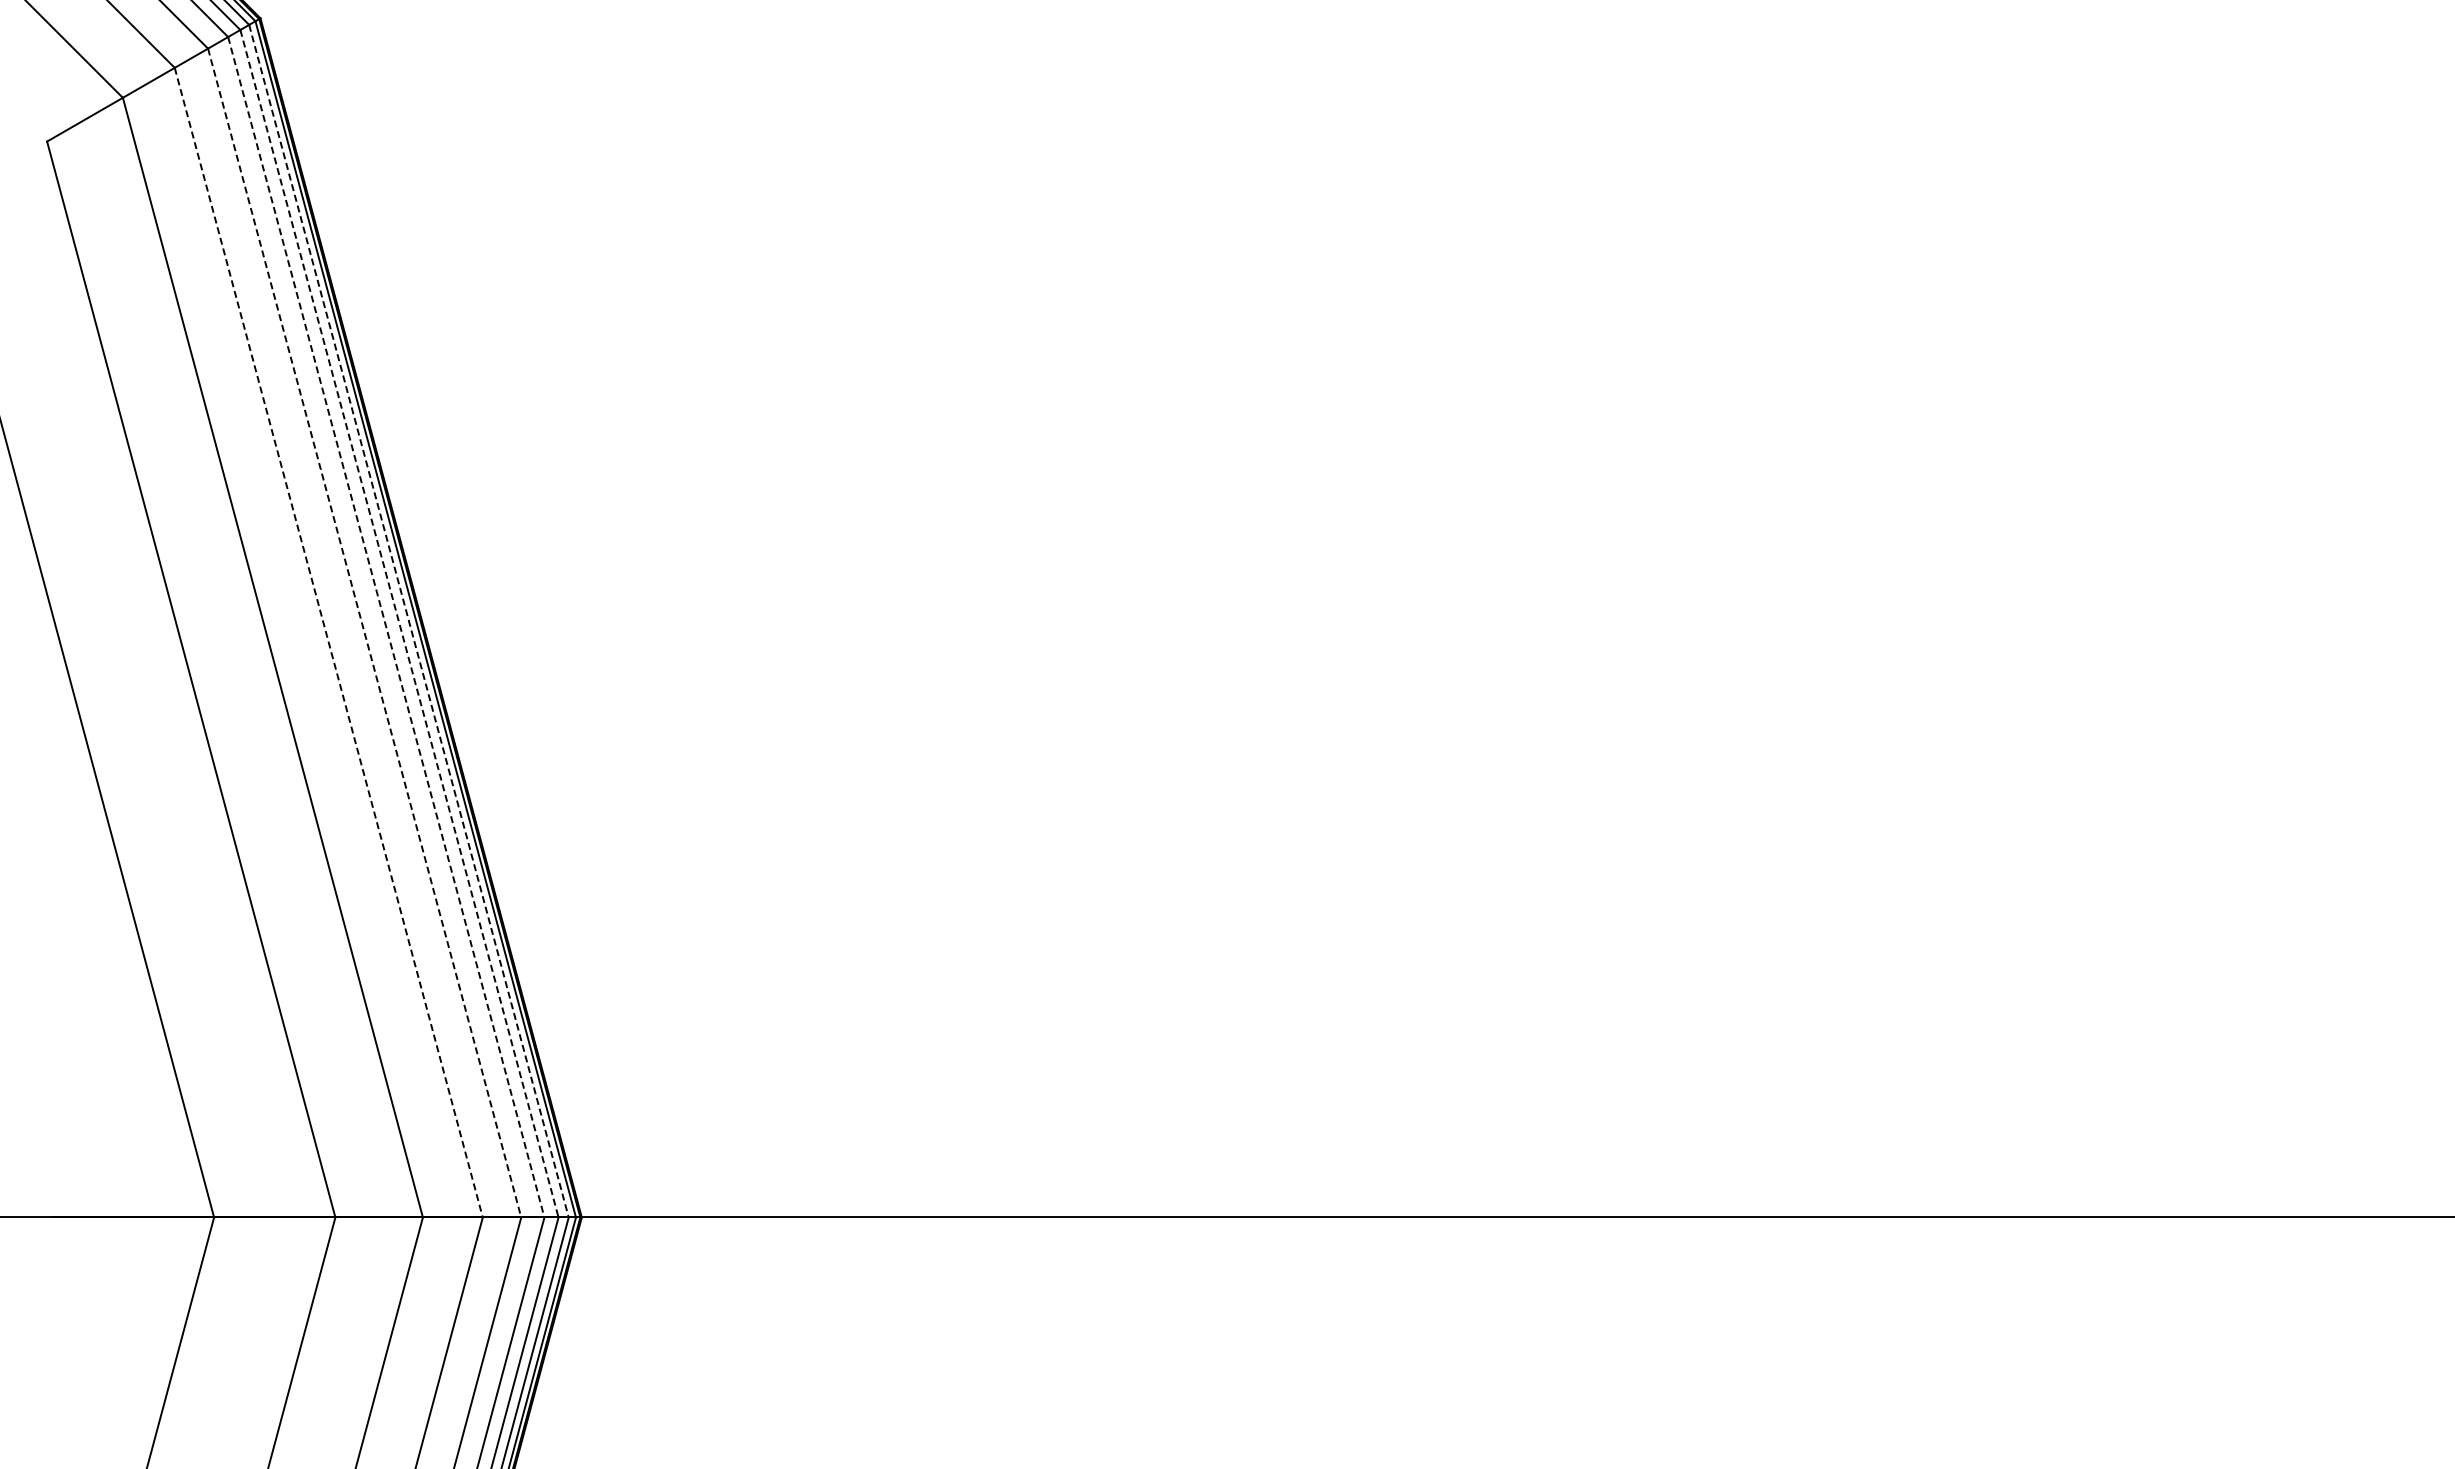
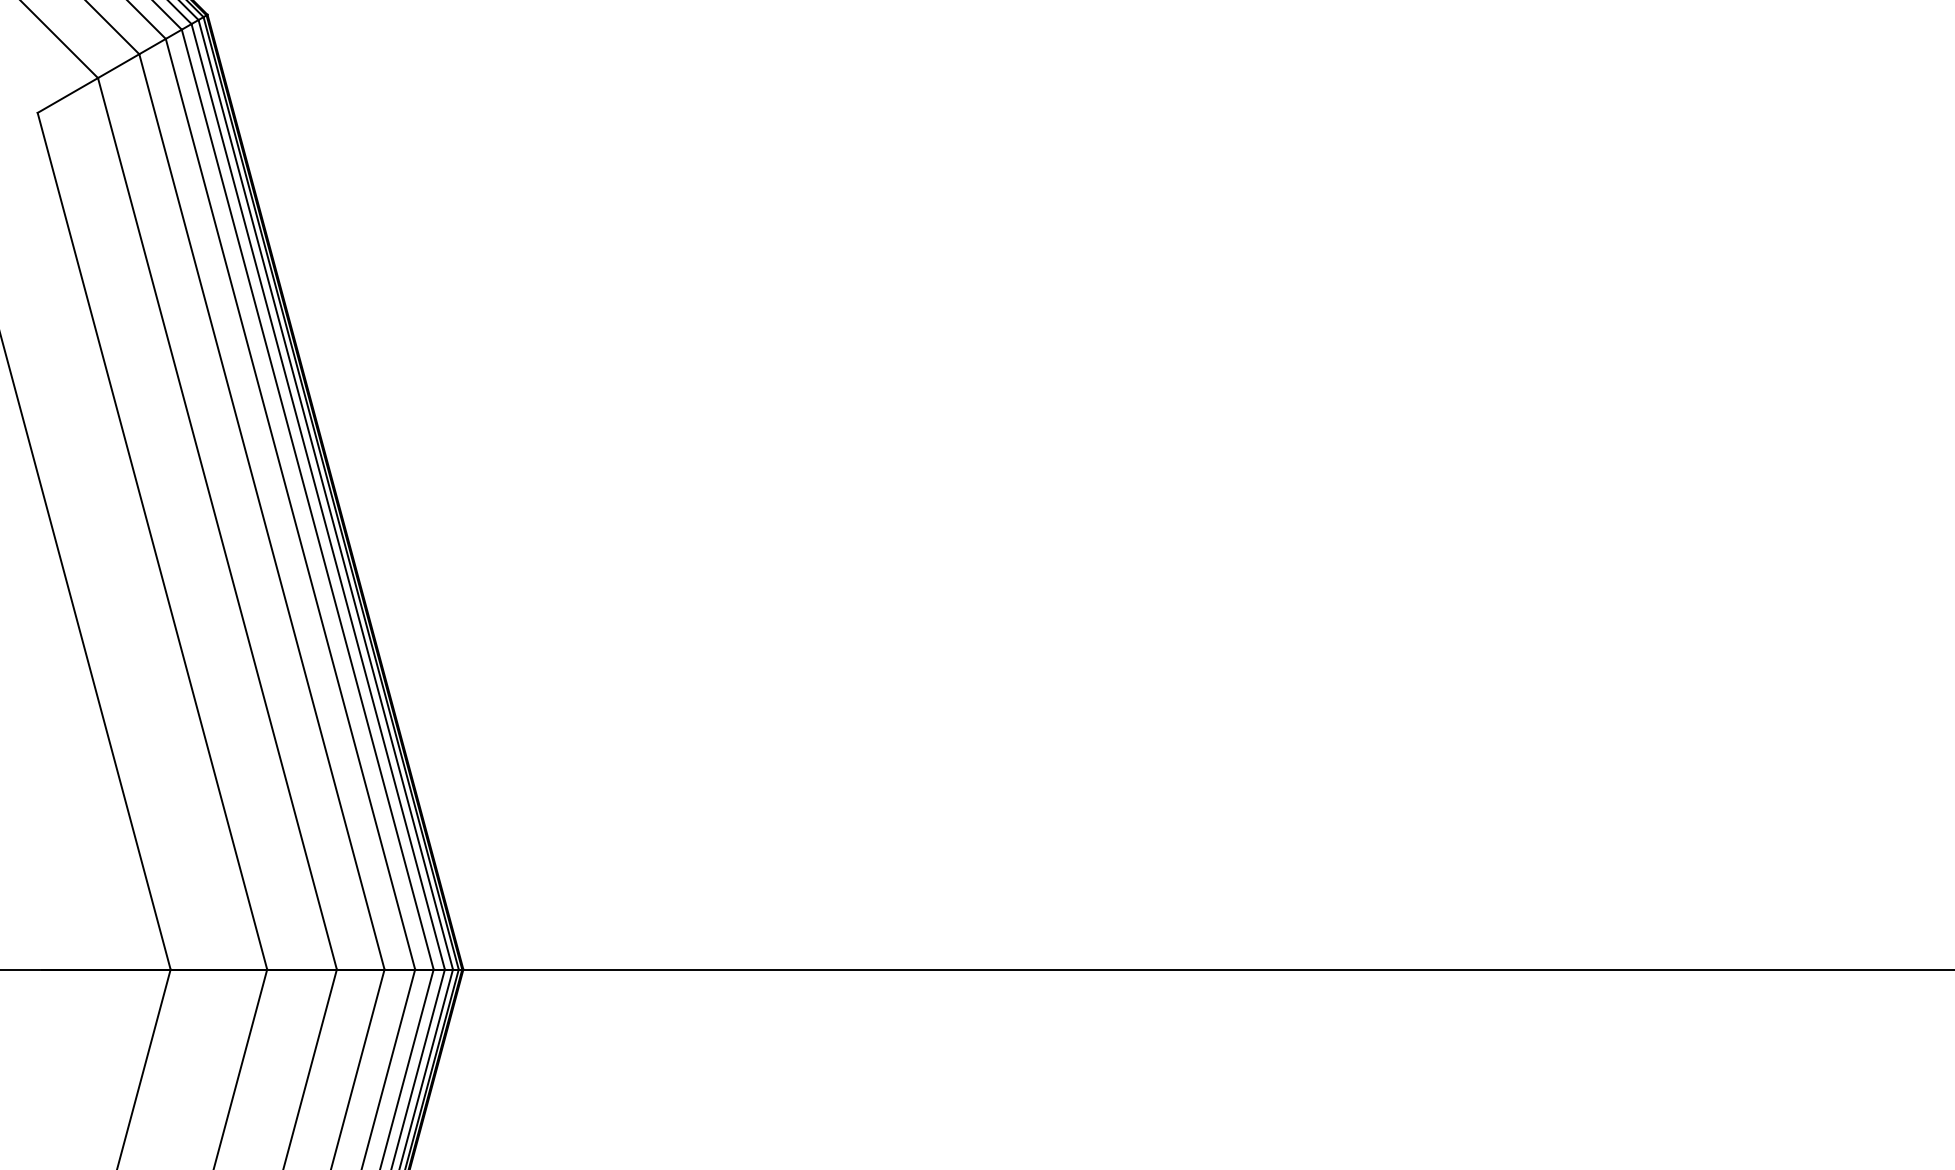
line: (409, 621) -> (326, 495), dashed -> solid
line: (399, 623) -> (318, 496), dashed -> solid
line: (386, 627) -> (307, 499), dashed -> solid
line: (364, 633) -> (290, 504), dashed -> solid
line: (328, 643) -> (261, 512), dashed -> solid

